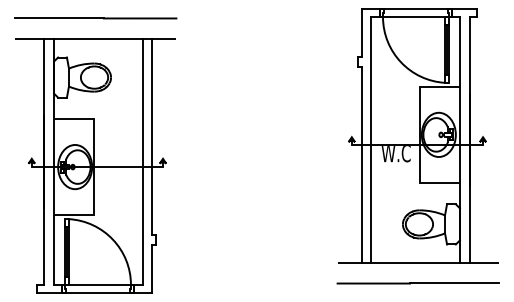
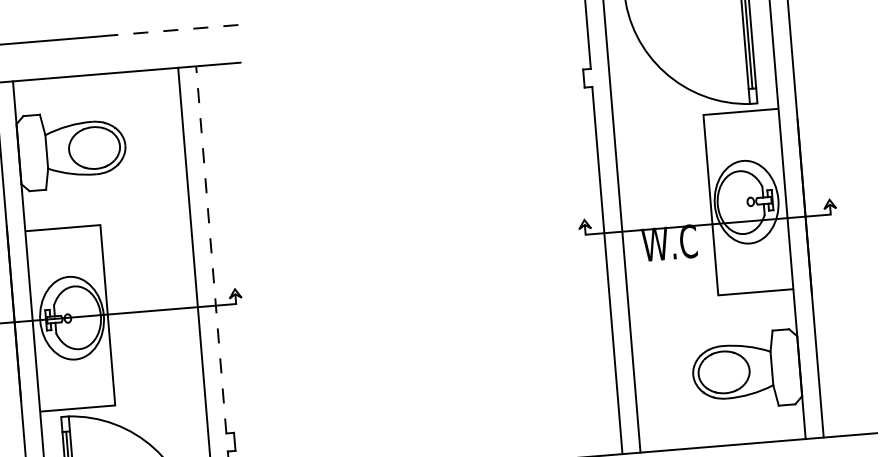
line: (139, 18) -> (169, 30), solid -> dashed
line: (152, 136) -> (211, 249), solid -> dashed

